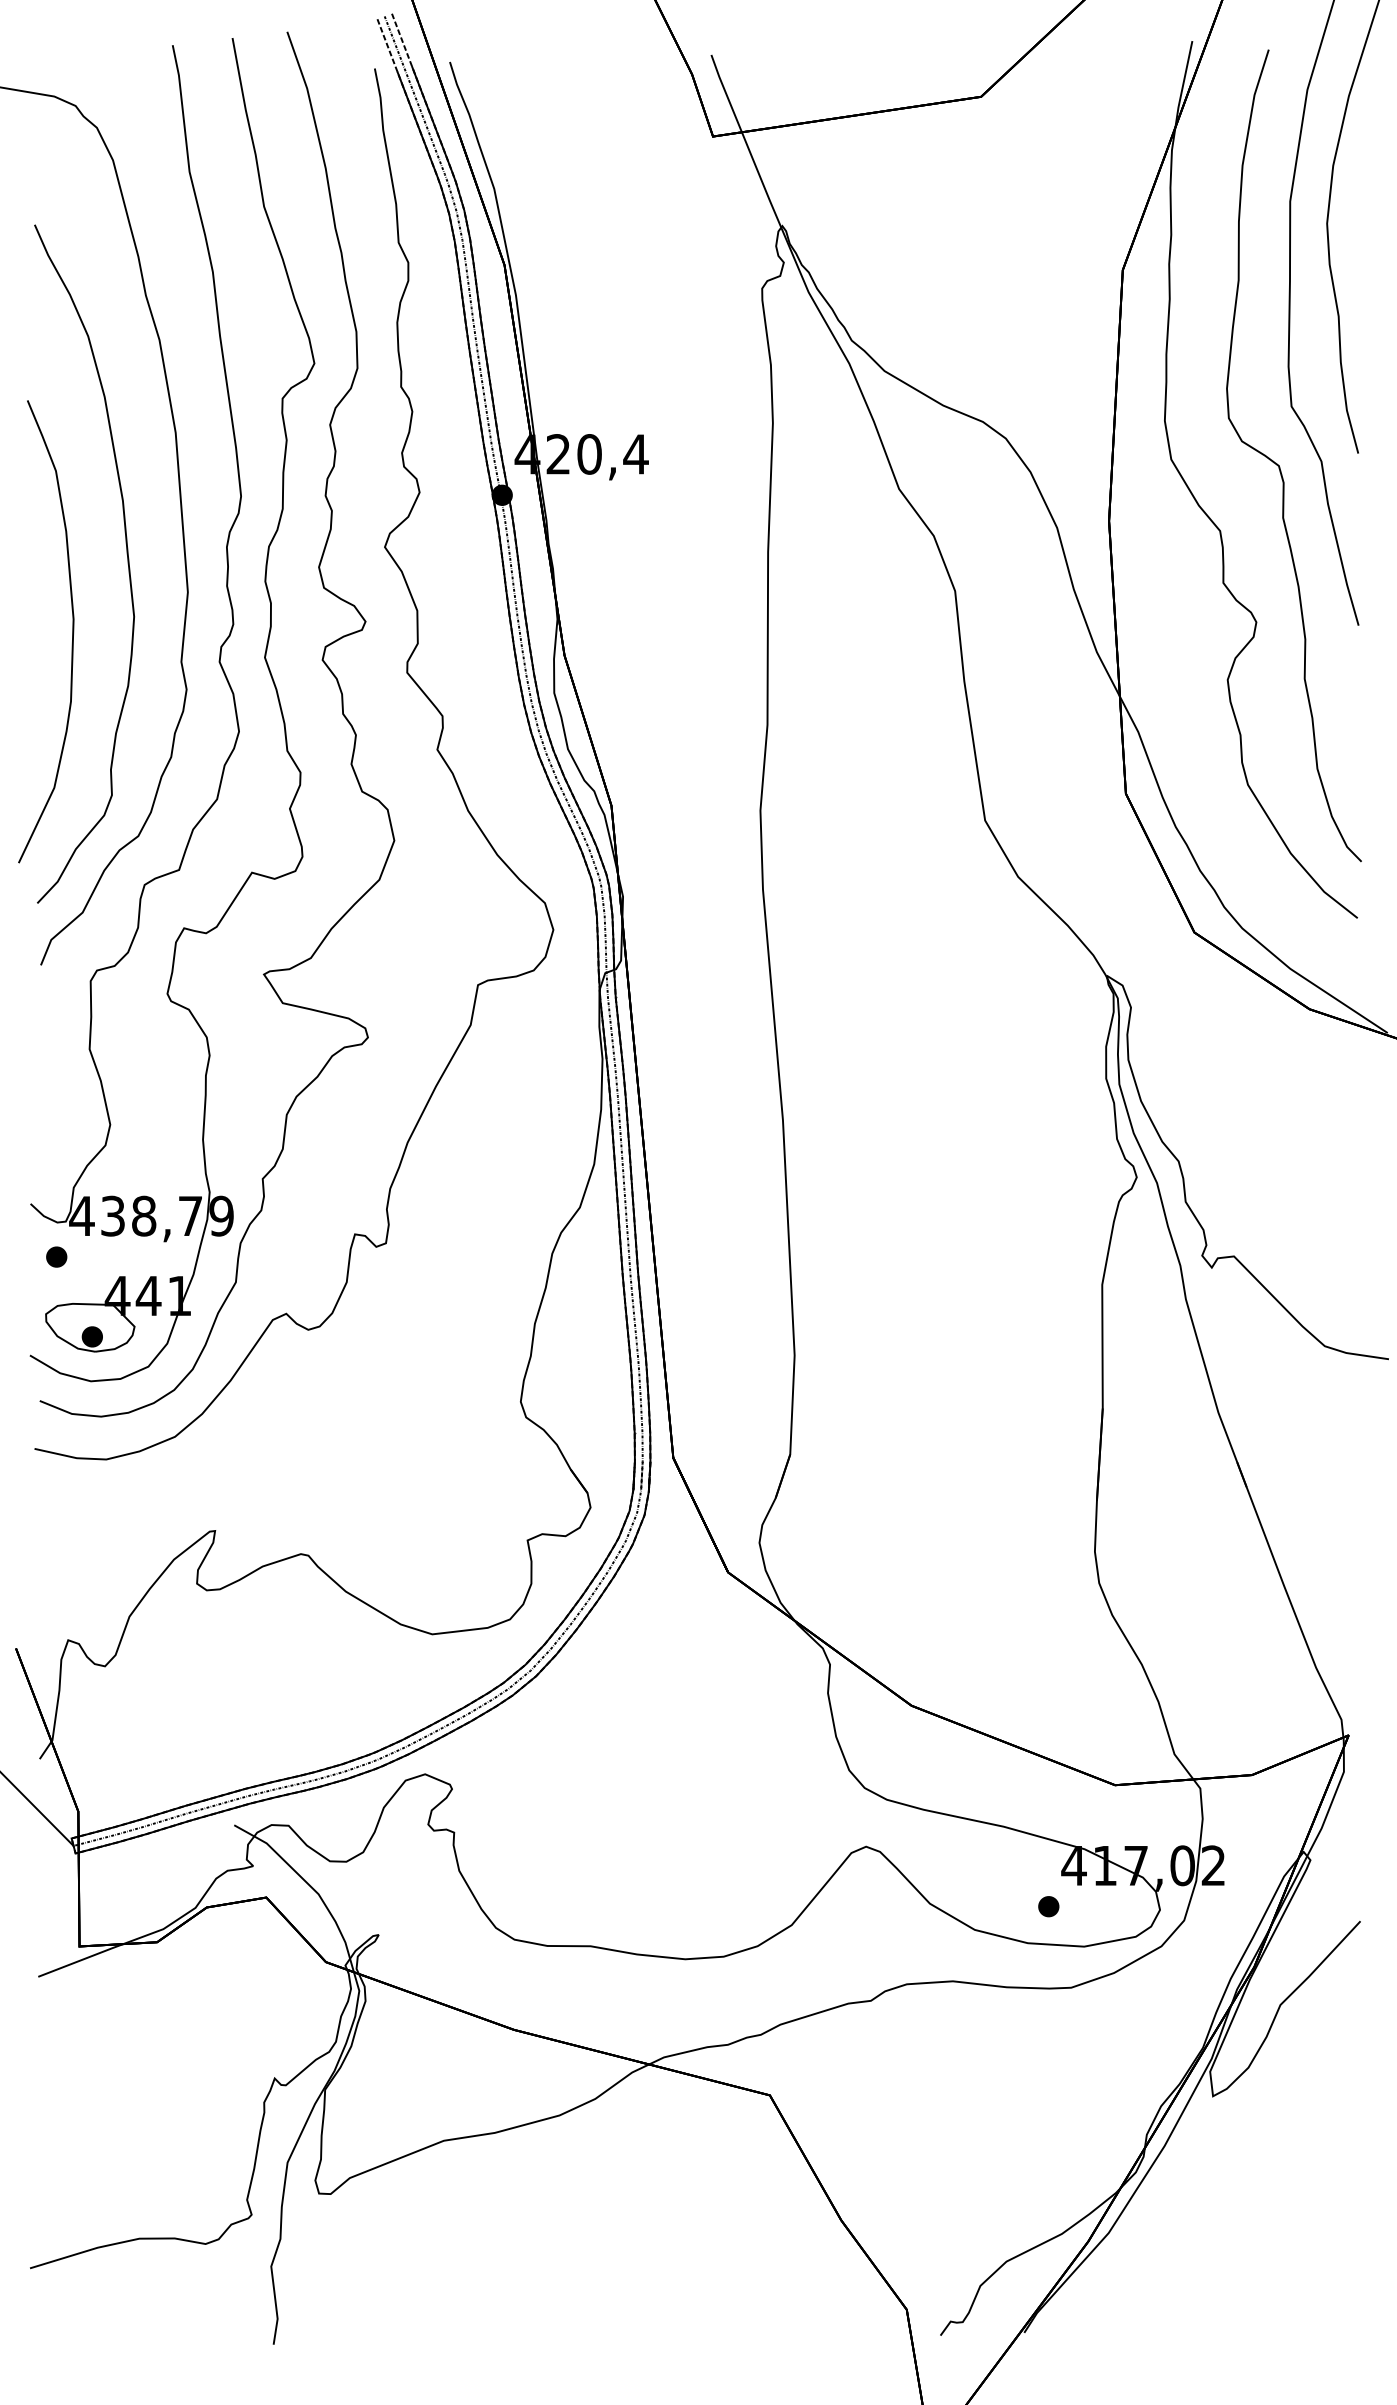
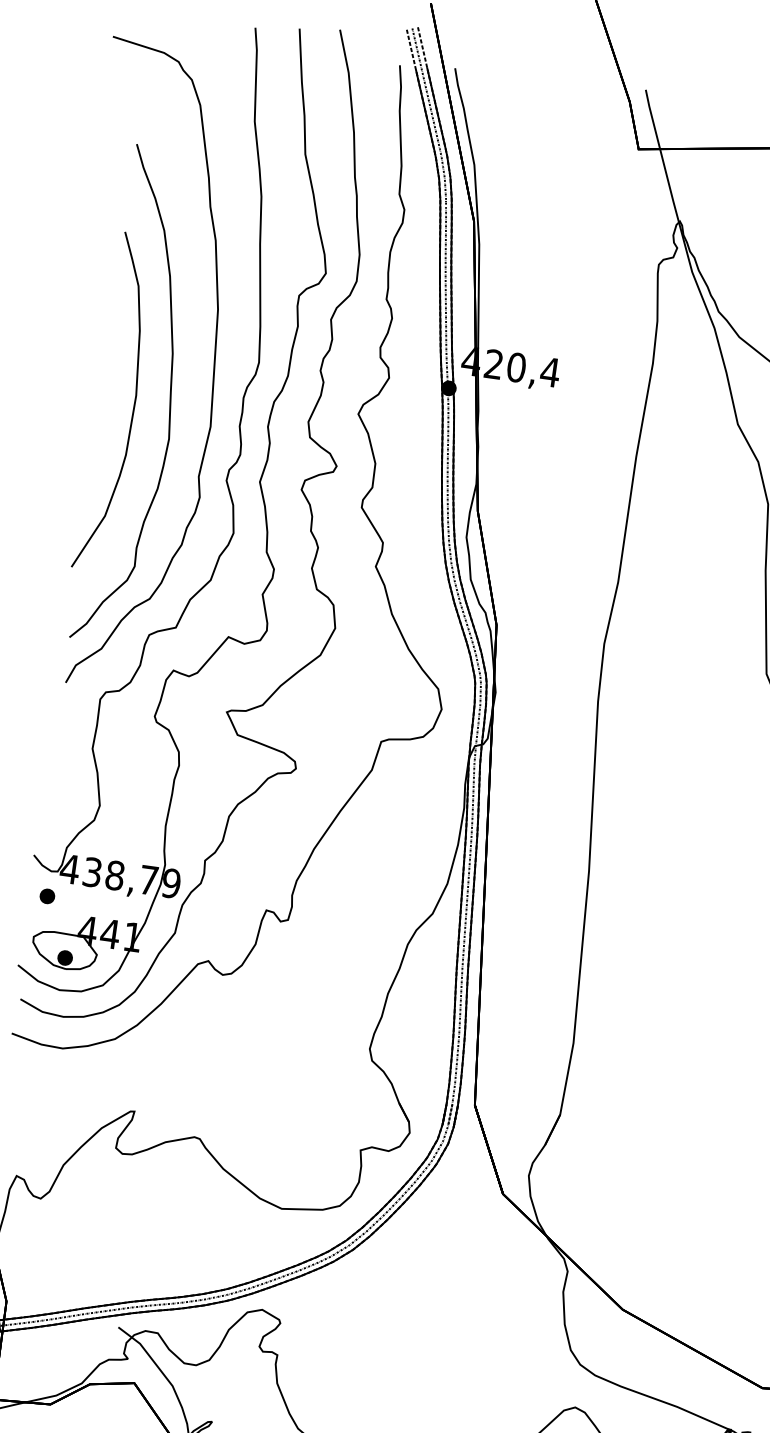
curve: (72, 631) -> (134, 404), moved

